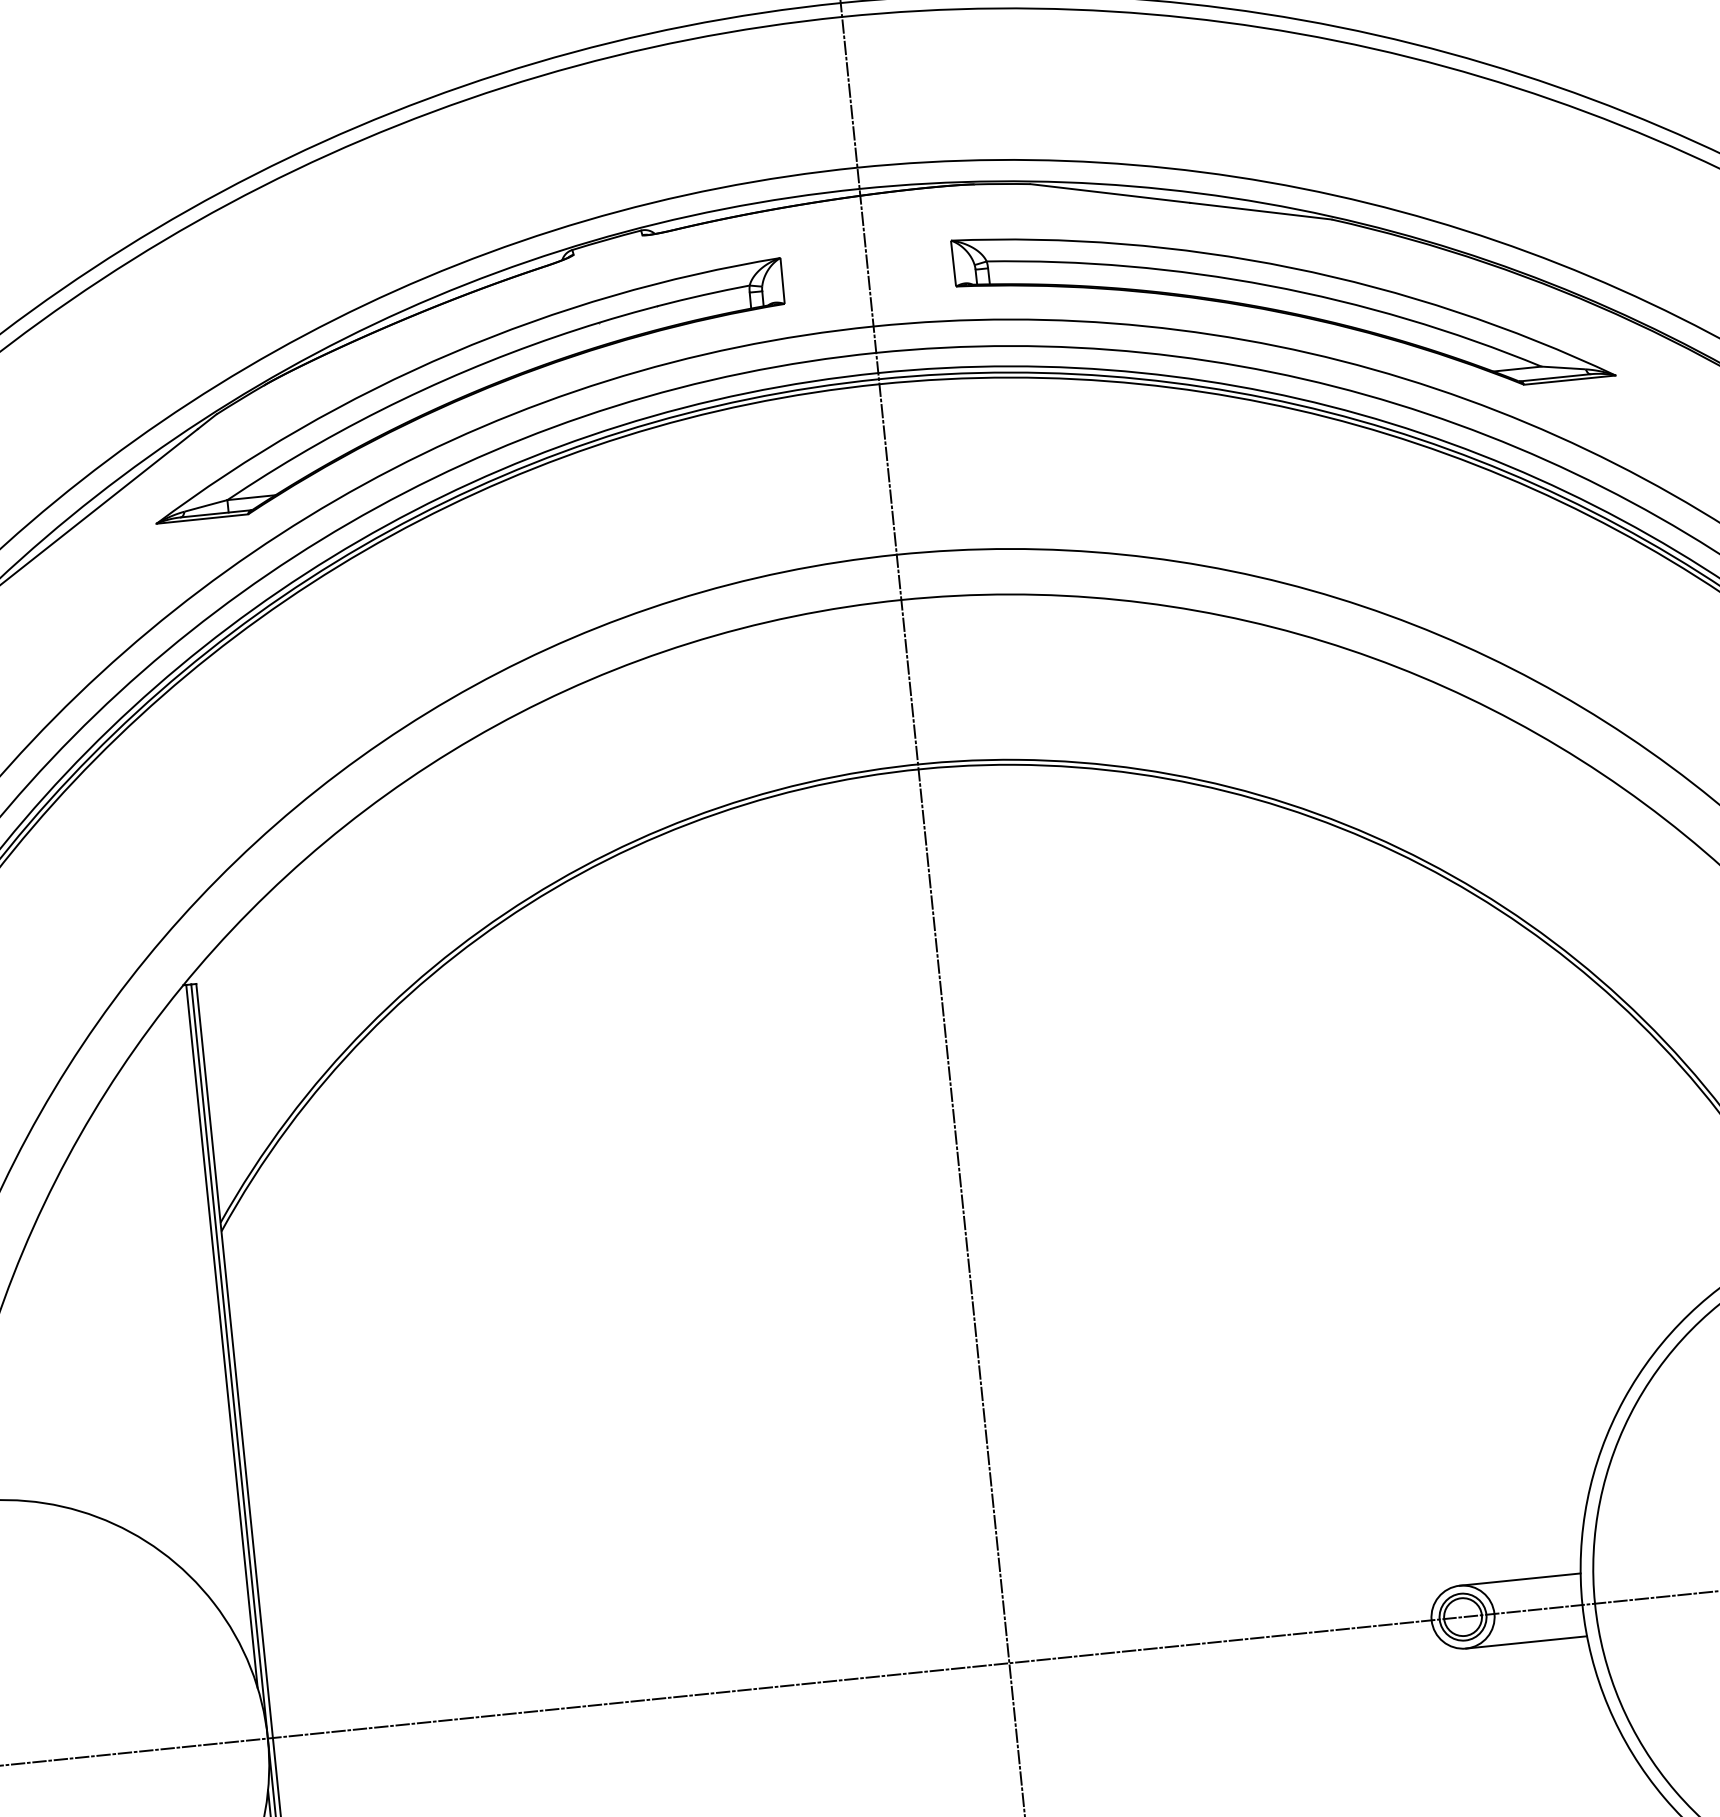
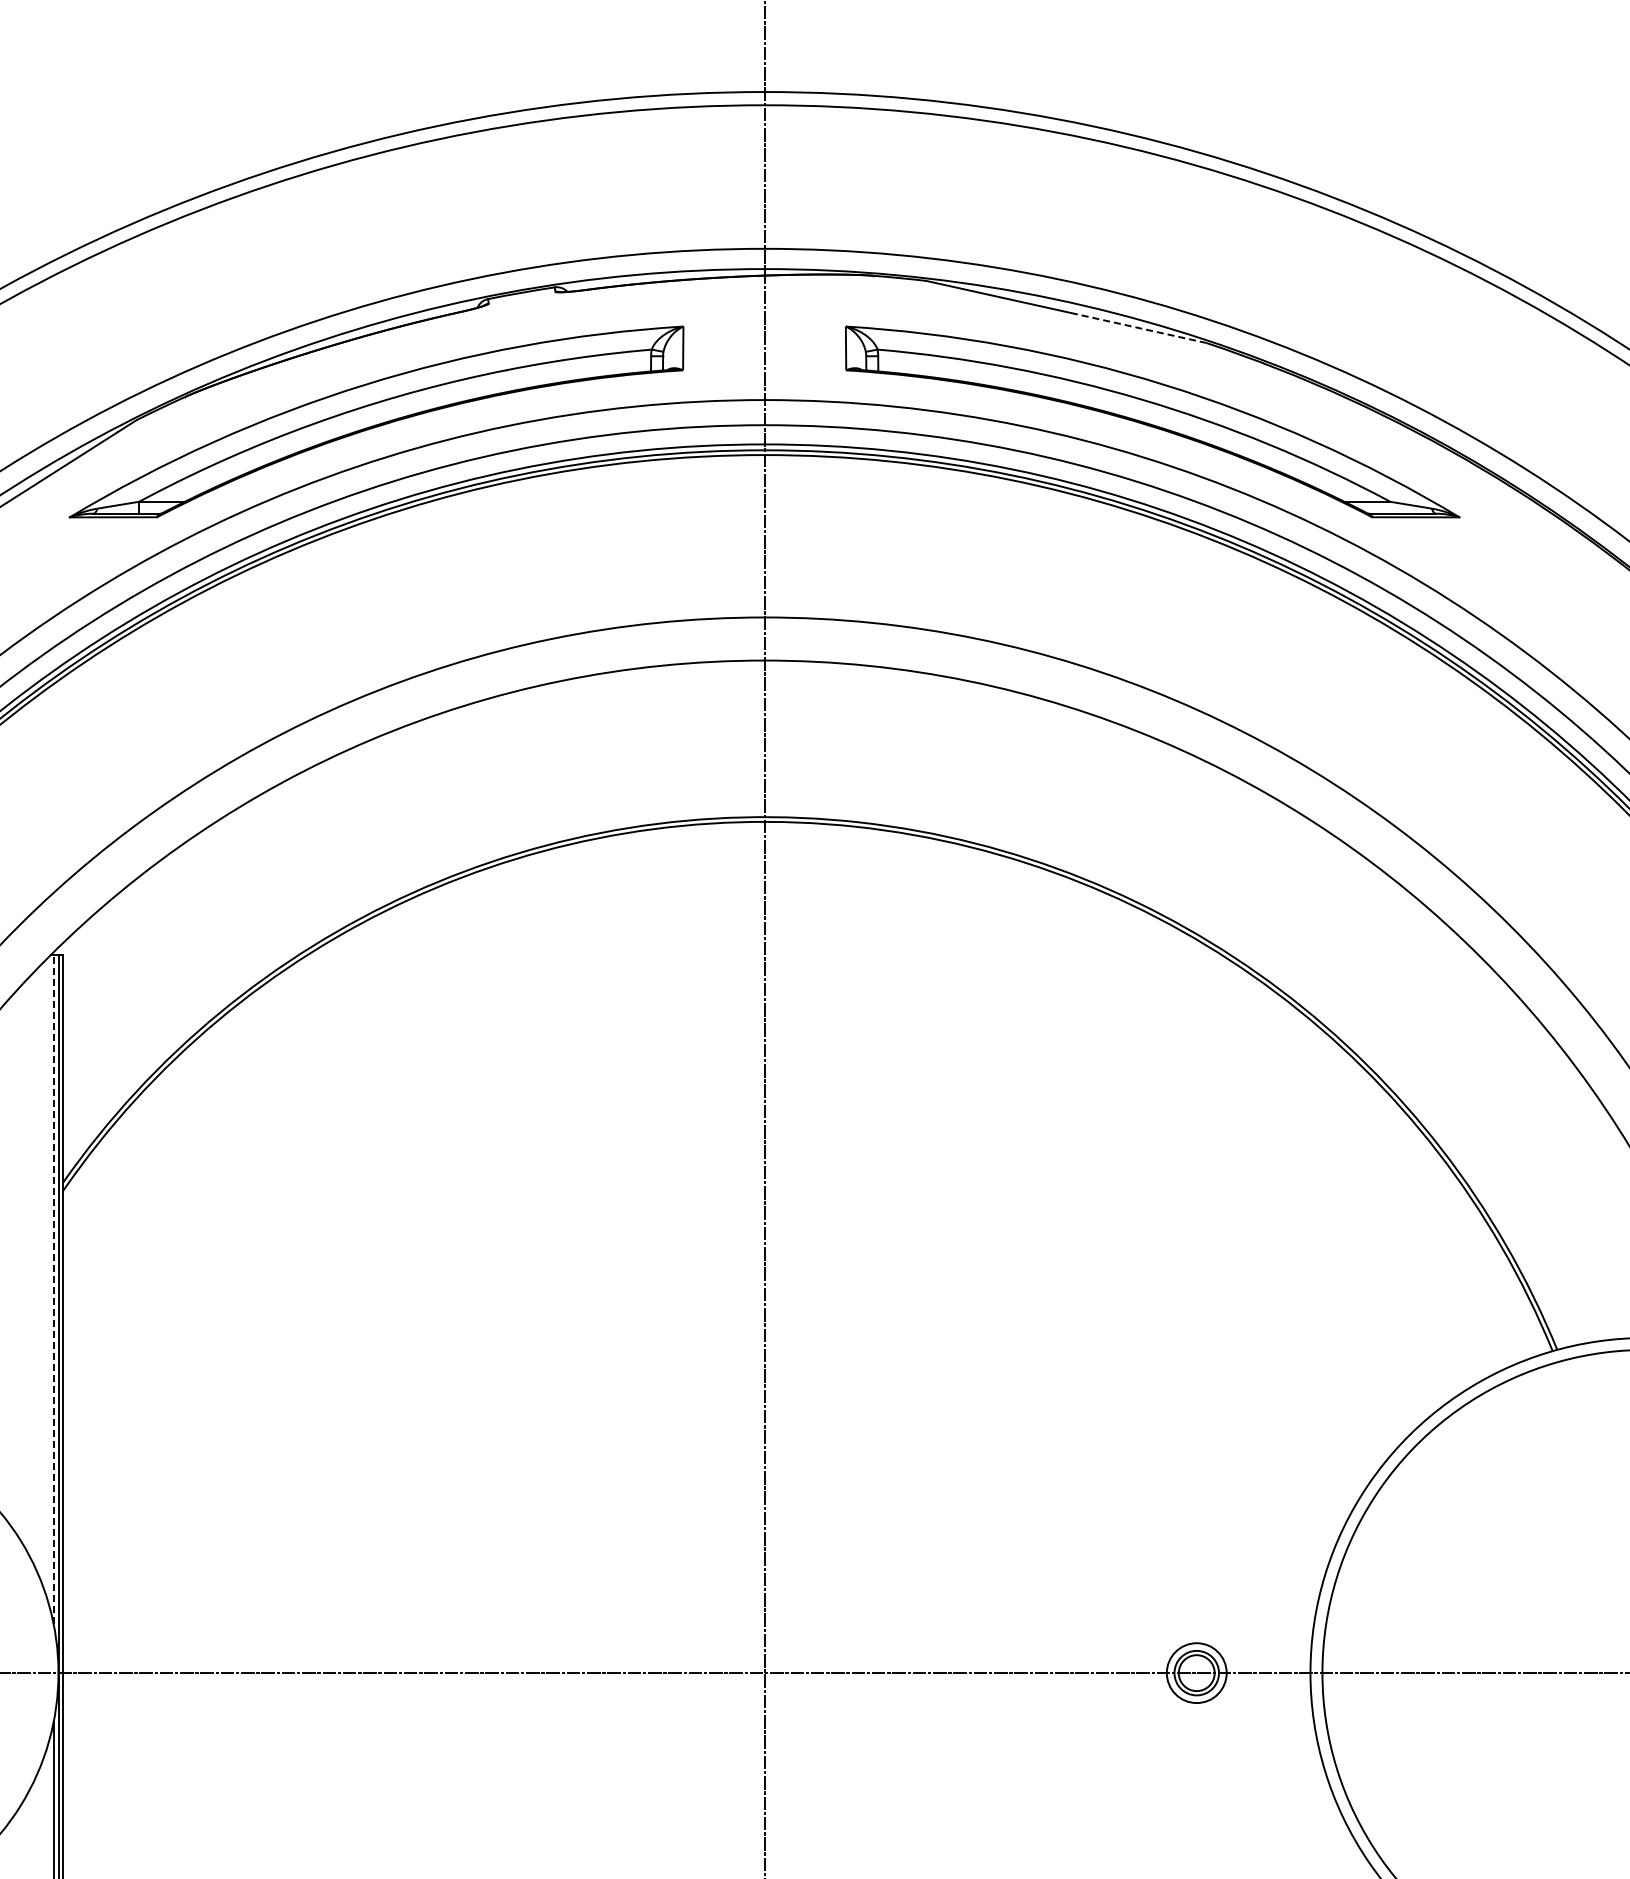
line: (1260, 211) -> (1140, 328), solid -> dashed
line: (221, 1336) -> (53, 1289), solid -> dashed
line: (1519, 1579) -> (1253, 1643), removed
line: (1525, 1642) -> (1253, 1703), removed

